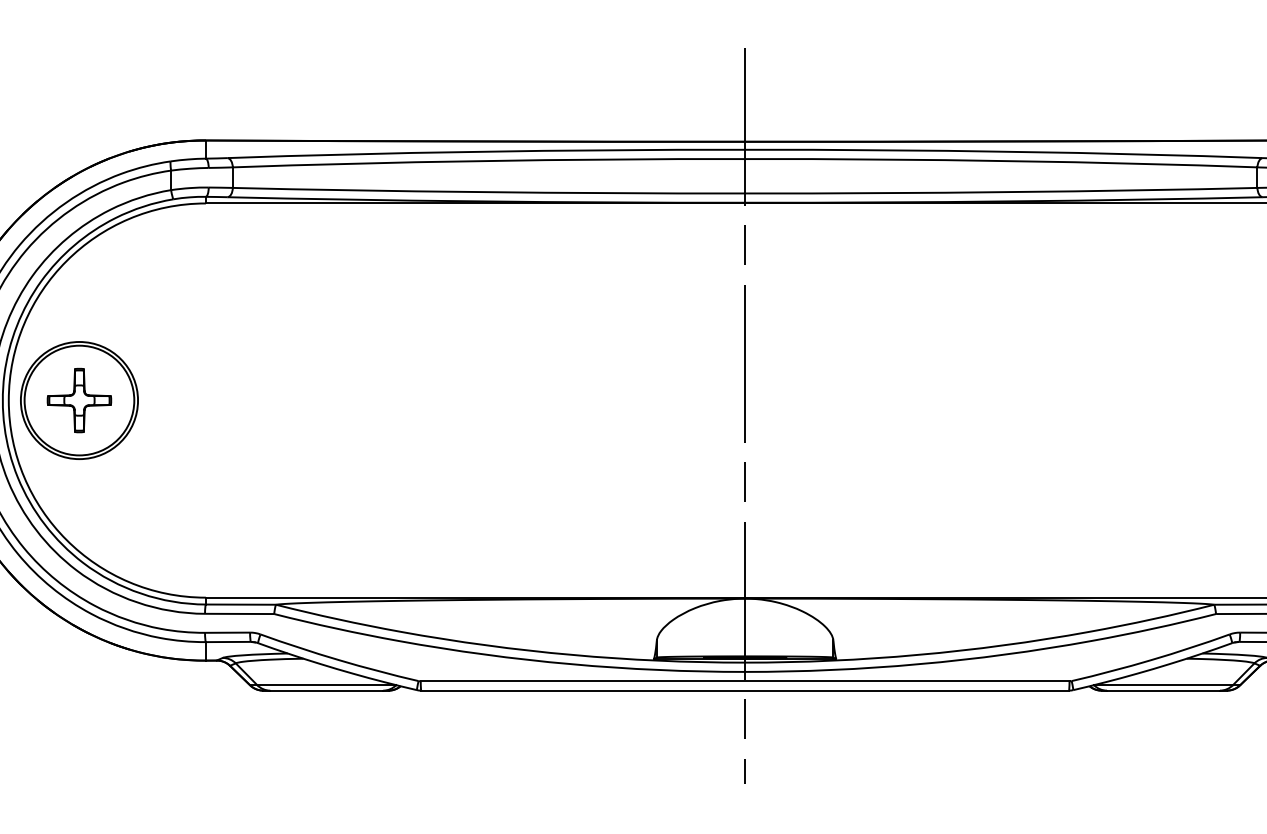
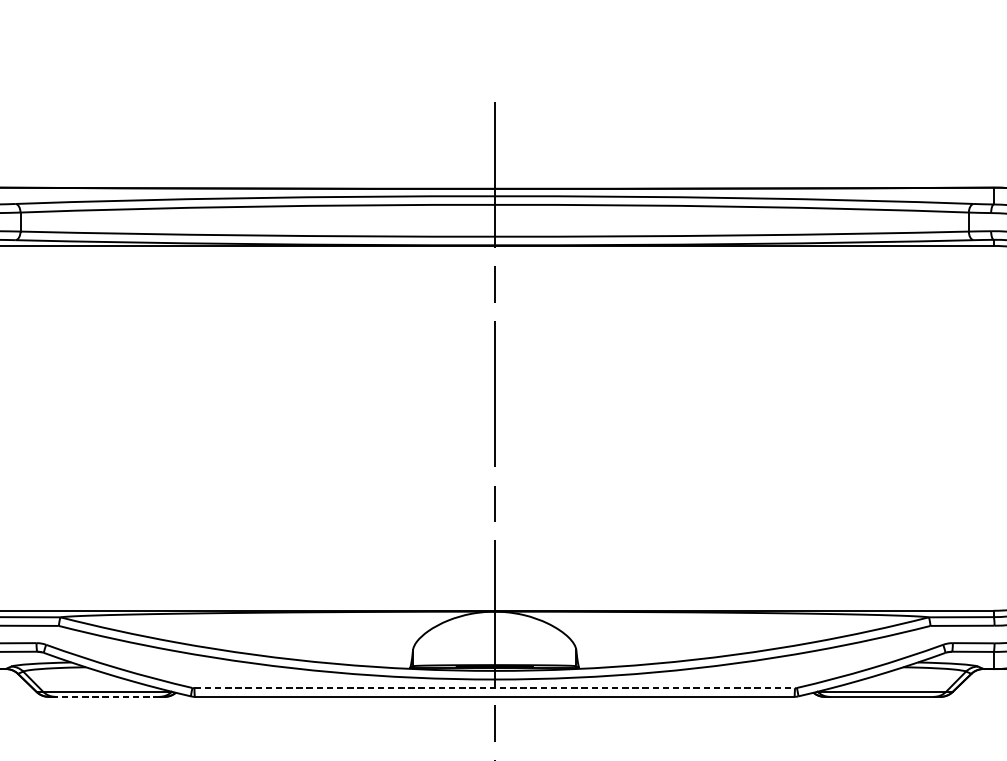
line: (745, 681) -> (495, 688), solid -> dashed
line: (326, 690) -> (107, 696), solid -> dashed

